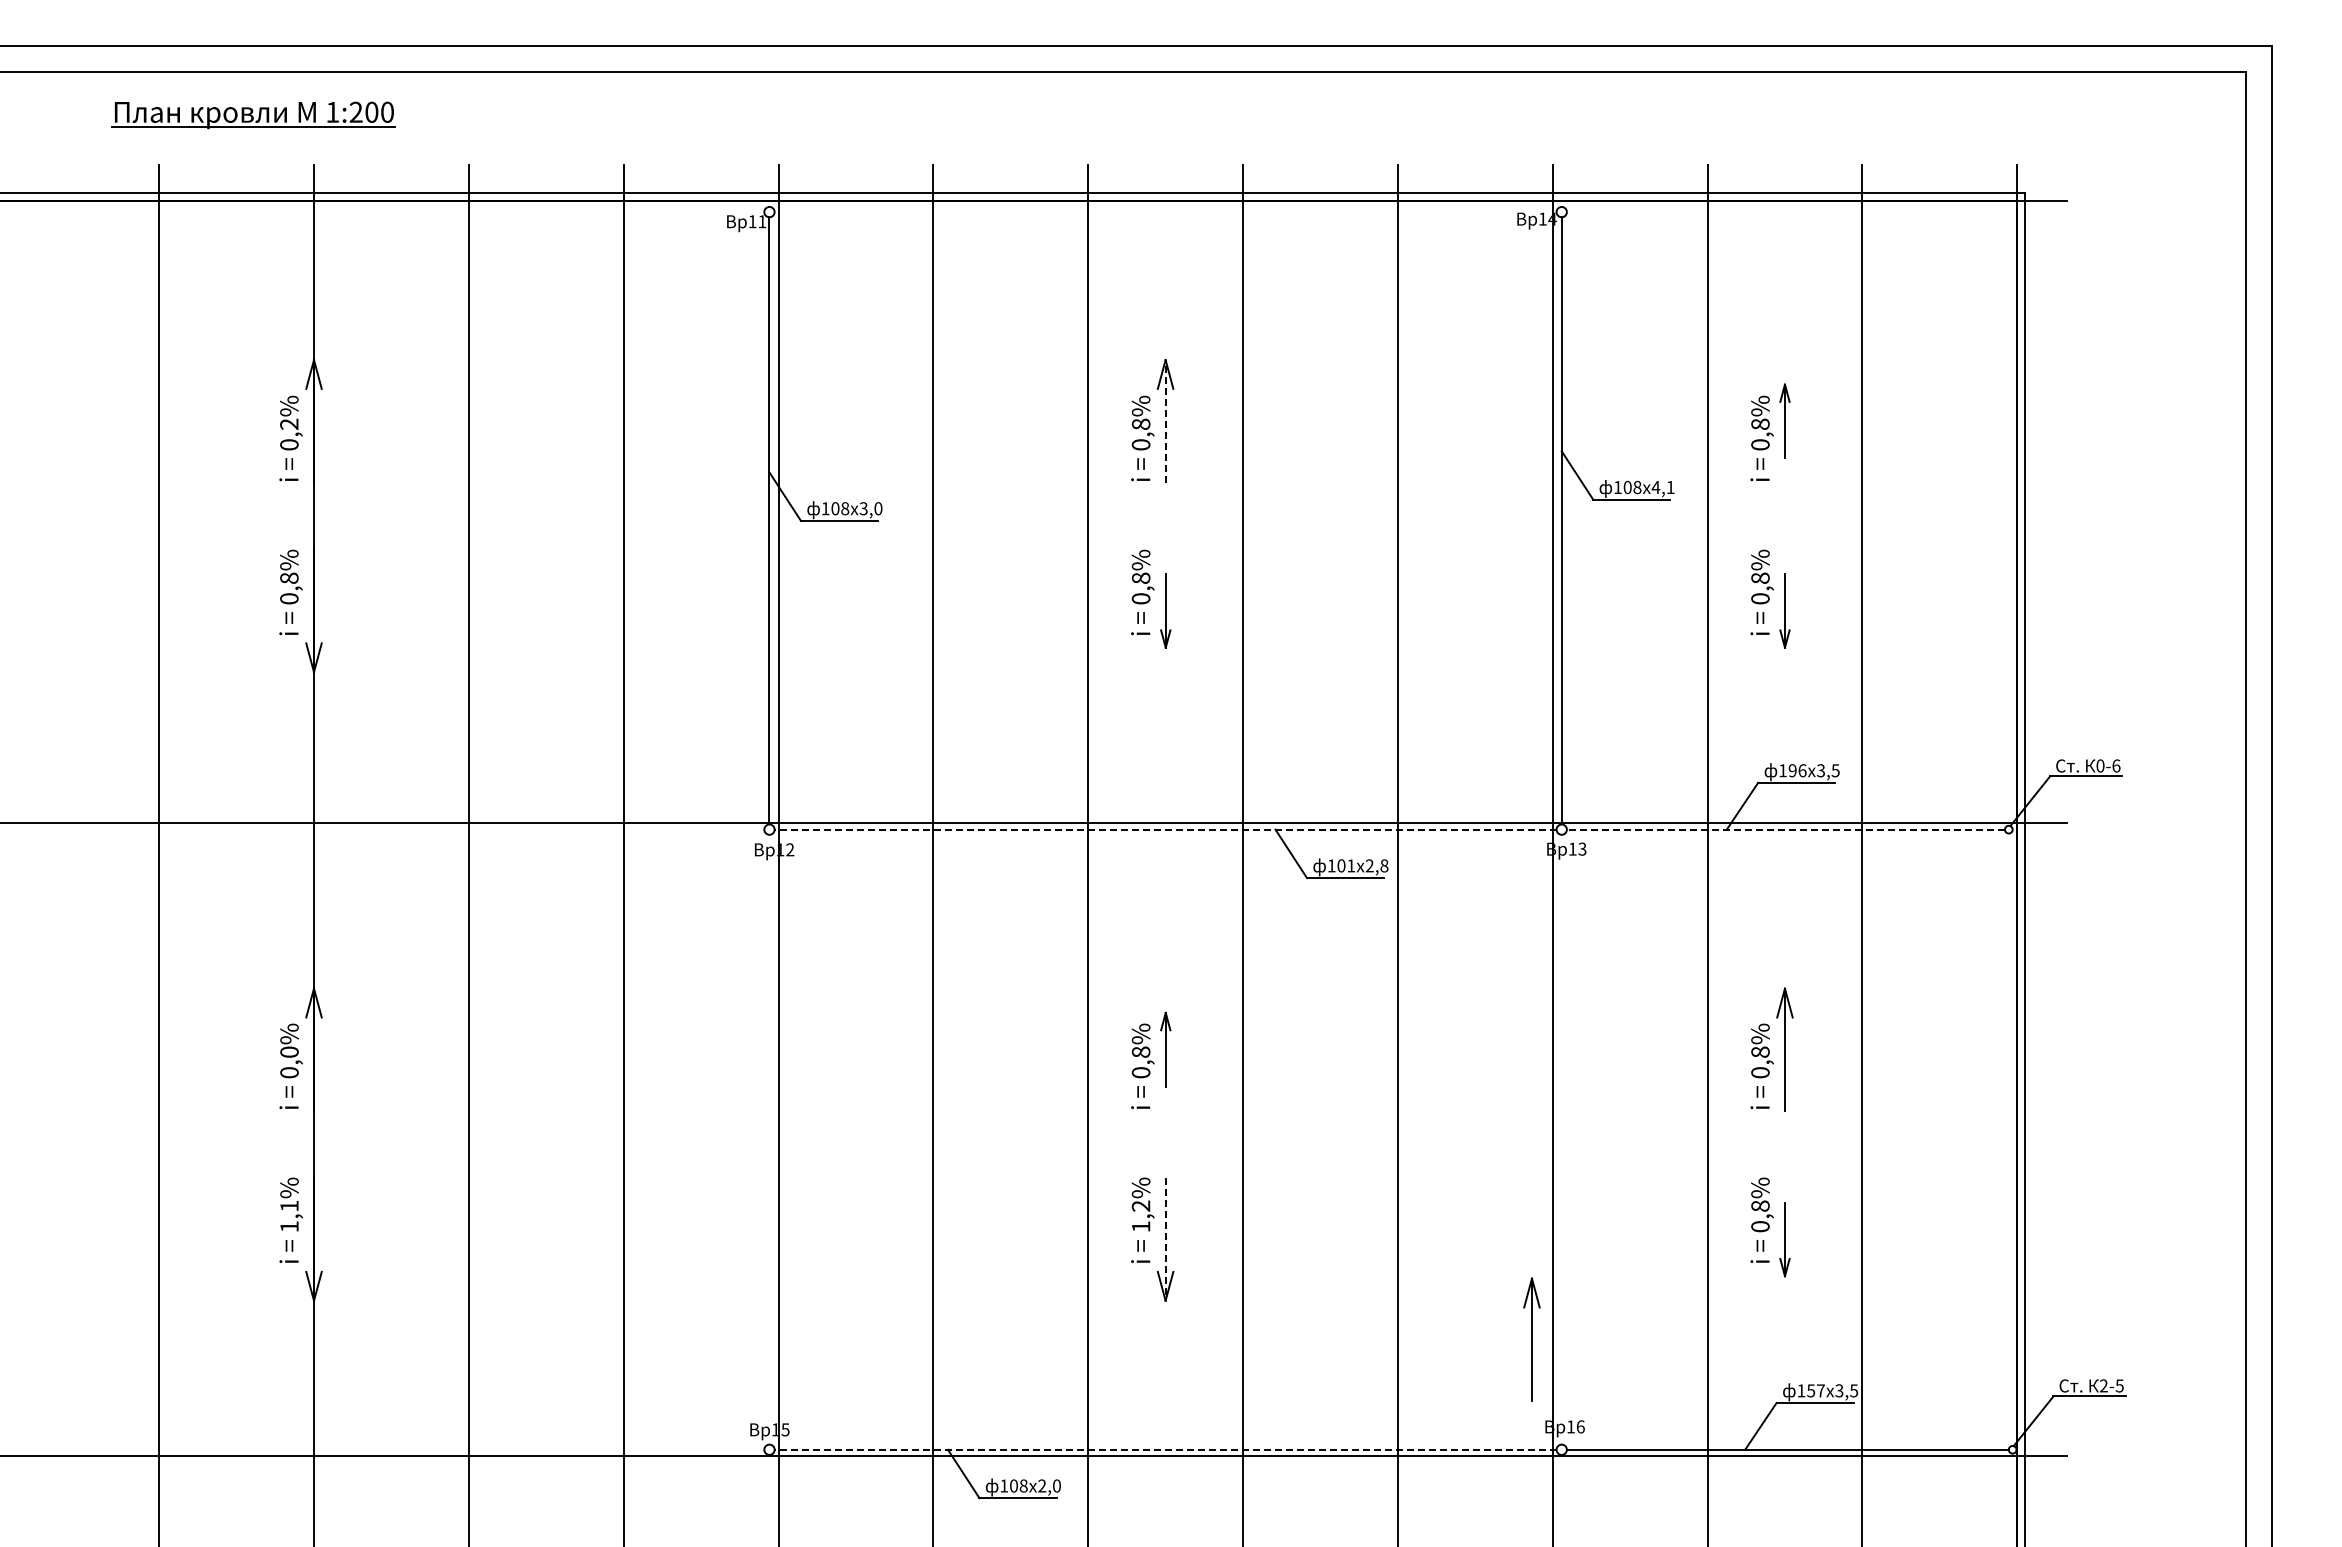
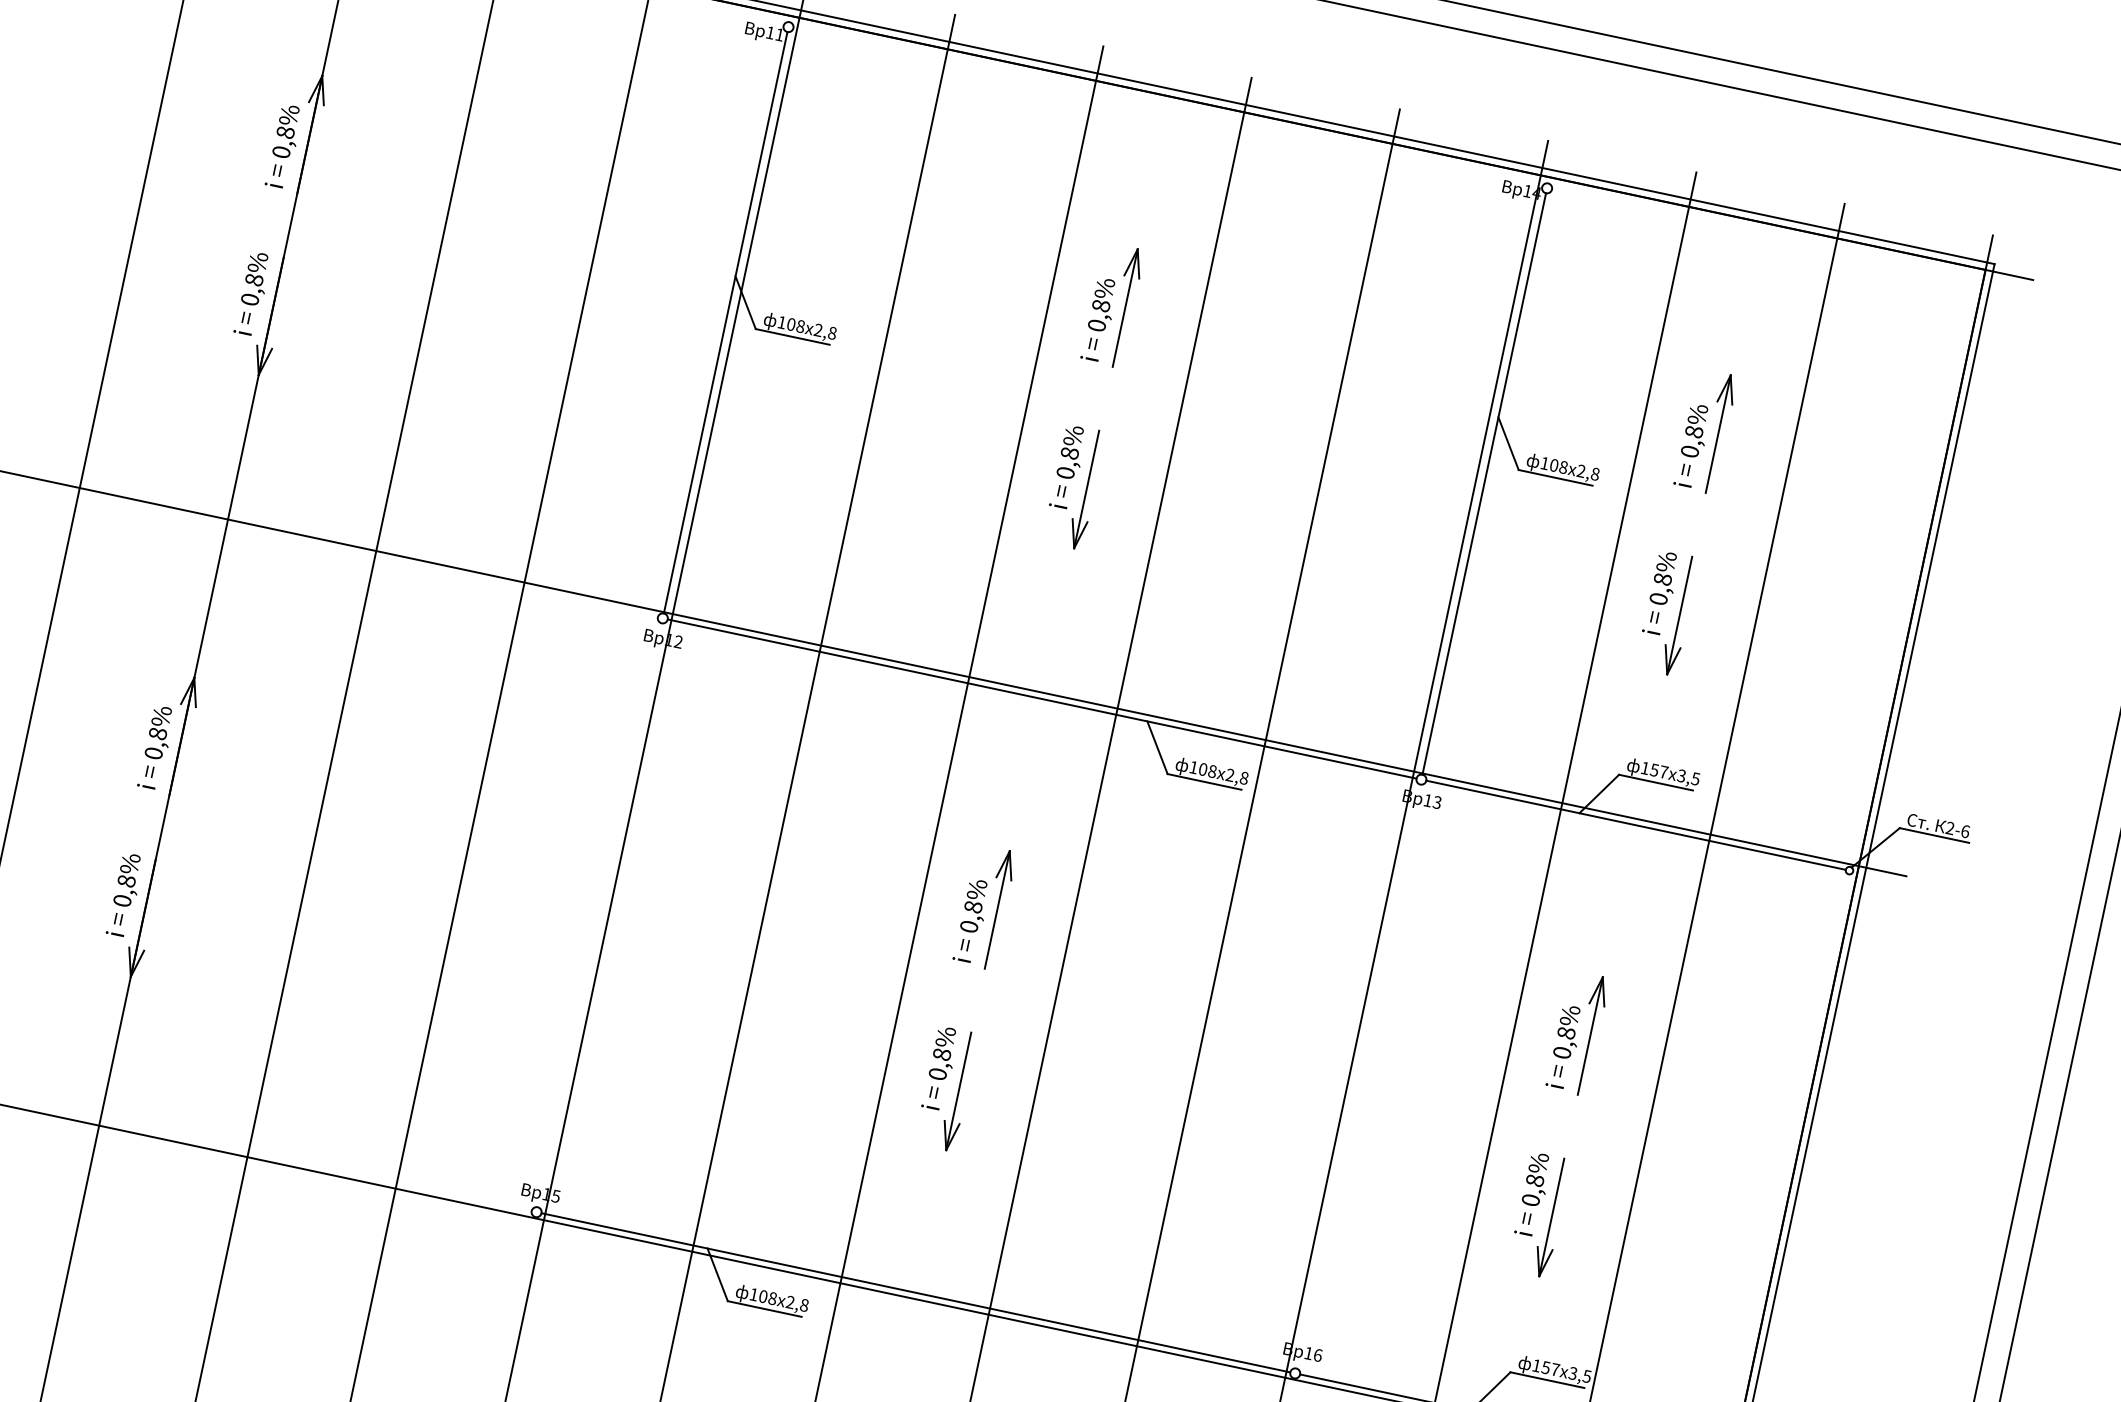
line: (1165, 420) -> (1125, 307), dashed -> solid
part: (1784, 421) -> (1717, 434), size x1.67
text: (289, 423) -> (285, 131), 0,2%%% -> 0,8%%%
text: (1662, 487) -> (1587, 472), 108x4,1 -> 108x2,8
text: (870, 508) -> (824, 331), 108x3,0 -> 108x2,8
part: (1165, 610) -> (1086, 489), size x1.67
part: (1784, 610) -> (1679, 615), size x1.67
text: (2100, 765) -> (1950, 827), 0-6 -> 2-6
text: (1797, 770) -> (1659, 770), 196x3,5 -> 157x3,5
line: (1165, 829) -> (1042, 698), dashed -> solid
line: (1785, 829) -> (1635, 825), dashed -> solid
text: (1351, 865) -> (1212, 771), 101x2,8 -> 108x2,8
part: (1165, 1049) -> (997, 909), size x1.67
text: (289, 1051) -> (158, 733), 0,0%%% -> 0,8%%%
text: (289, 1216) -> (124, 891), 1,1%%% -> 0,8%%%
text: (1140, 1216) -> (939, 1064), 1,2%%% -> 0,8%%%
line: (1165, 1239) -> (958, 1091), dashed -> solid
part: (1784, 1239) -> (1551, 1217), size x1.67
part: (1531, 1339) -> (1288, 1261), removed
line: (1165, 1449) -> (915, 1292), dashed -> solid
text: (1056, 1486) -> (803, 1305), 108x2,0 -> 108x2,8

